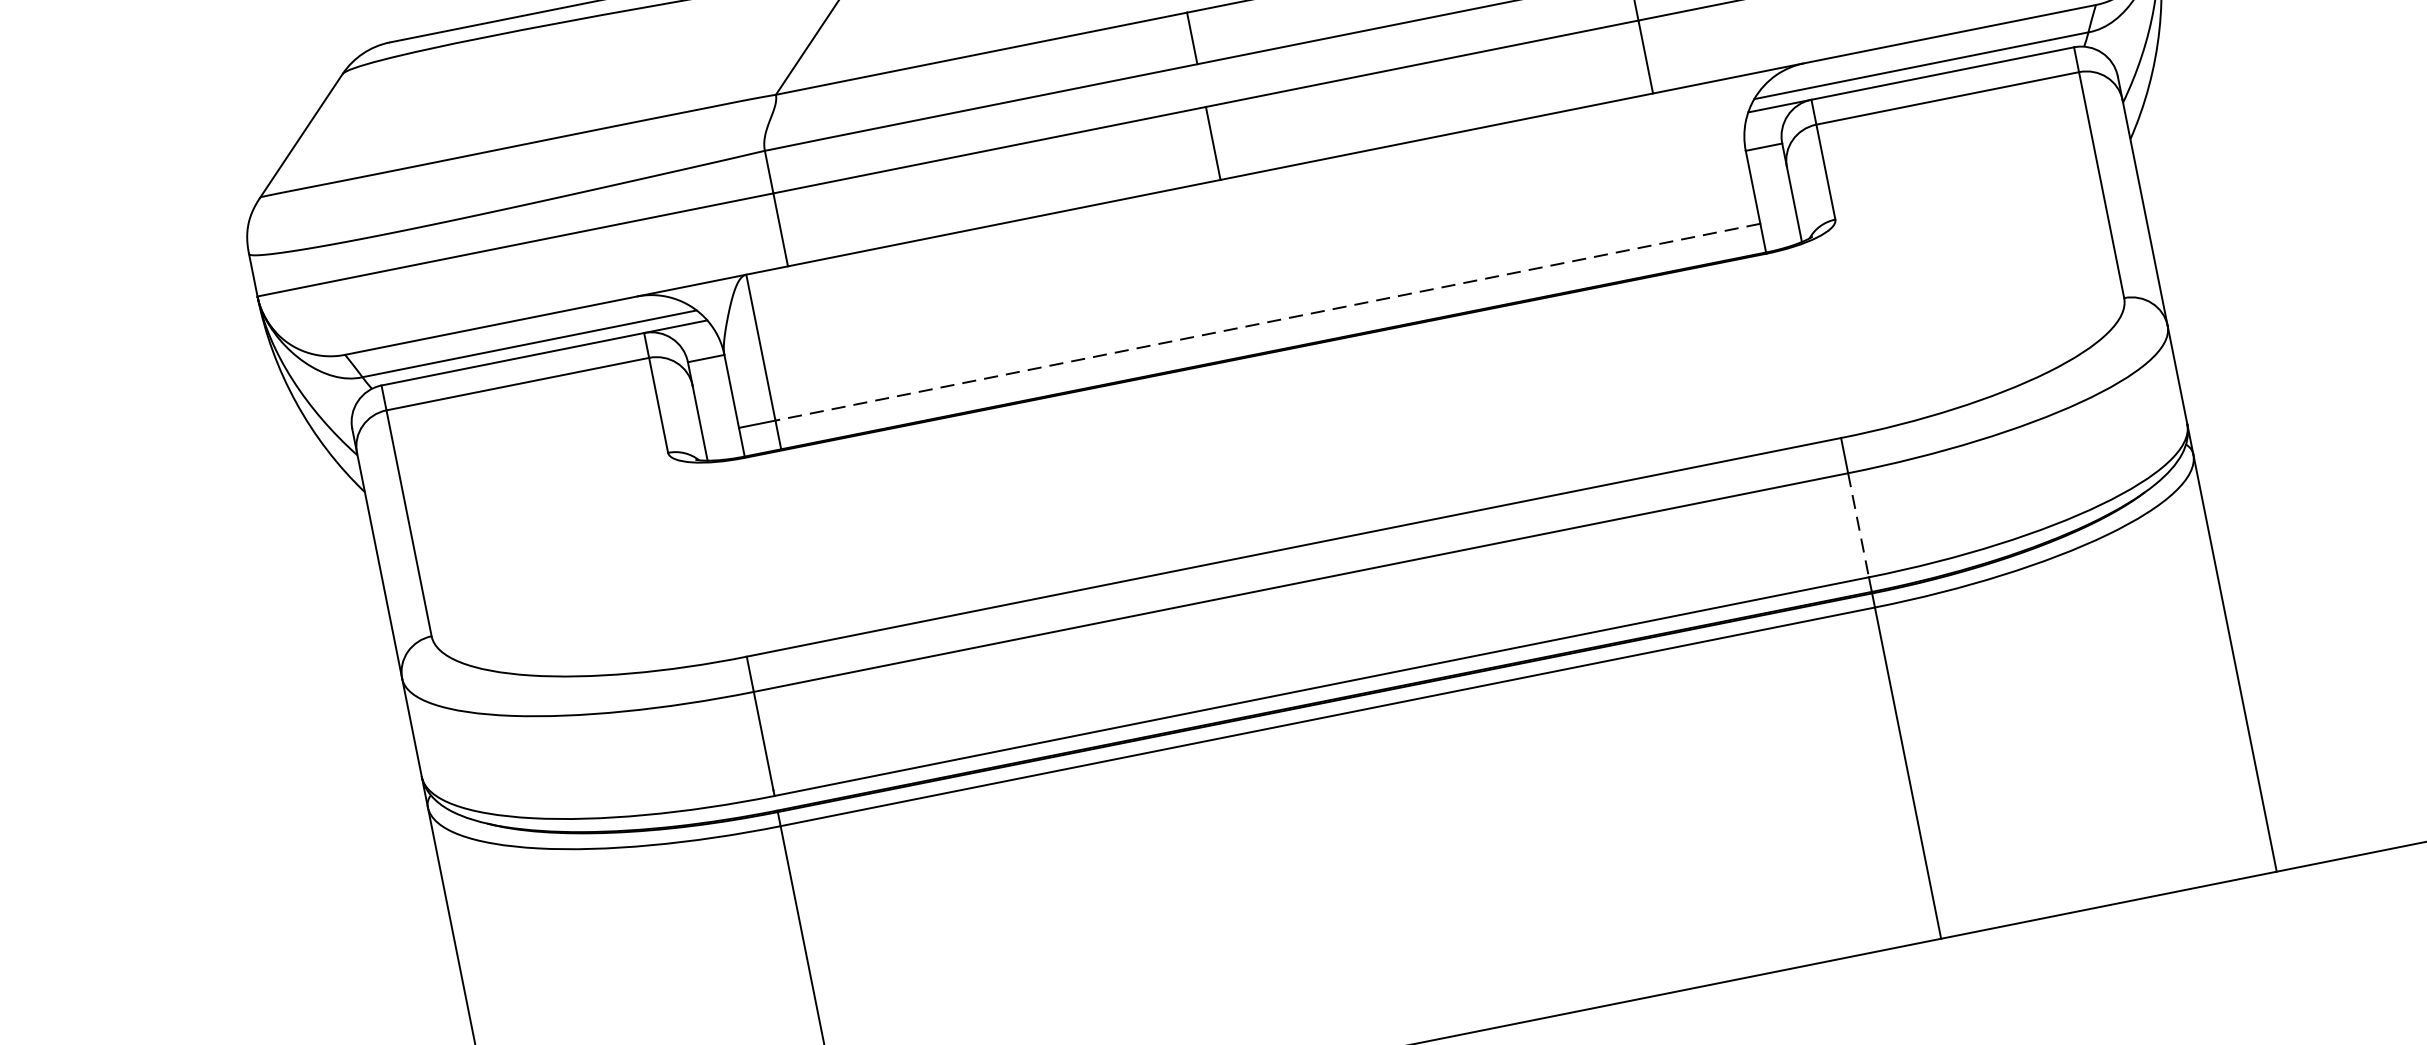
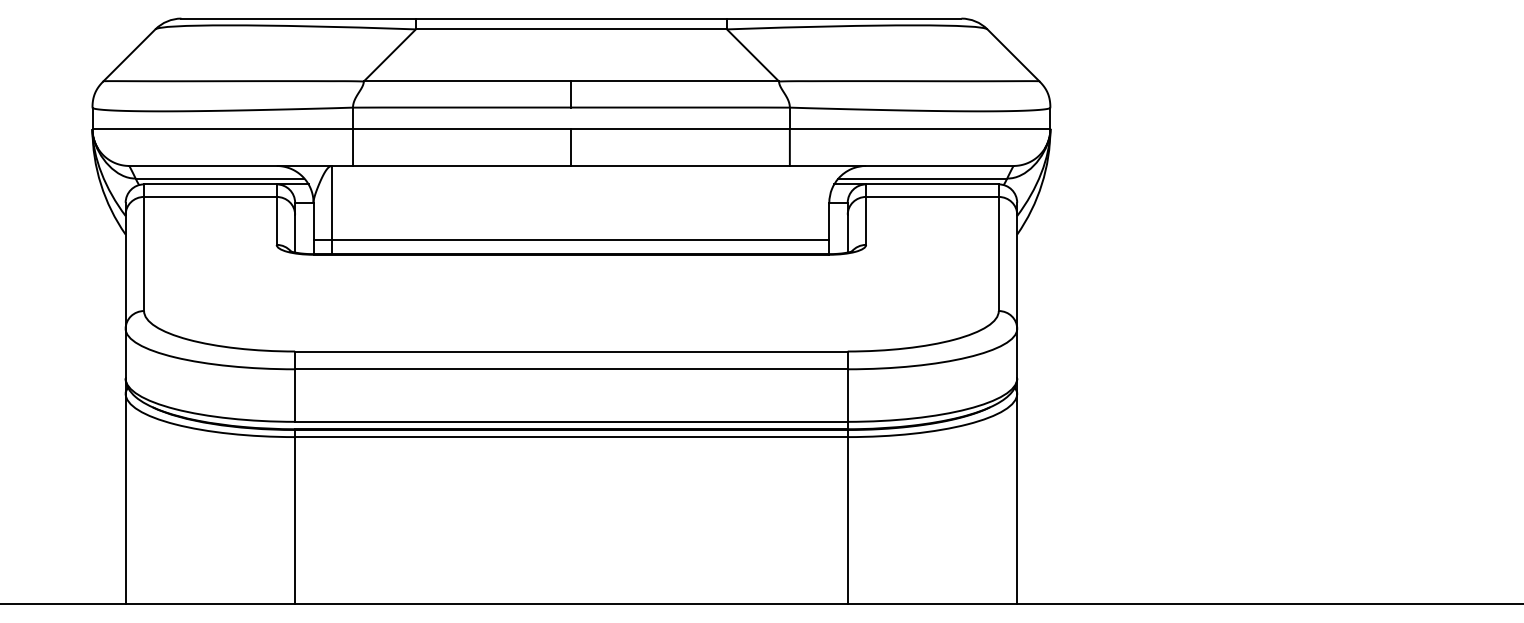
line: (1267, 321) -> (580, 239), dashed -> solid
line: (1858, 527) -> (847, 396), dashed -> solid

